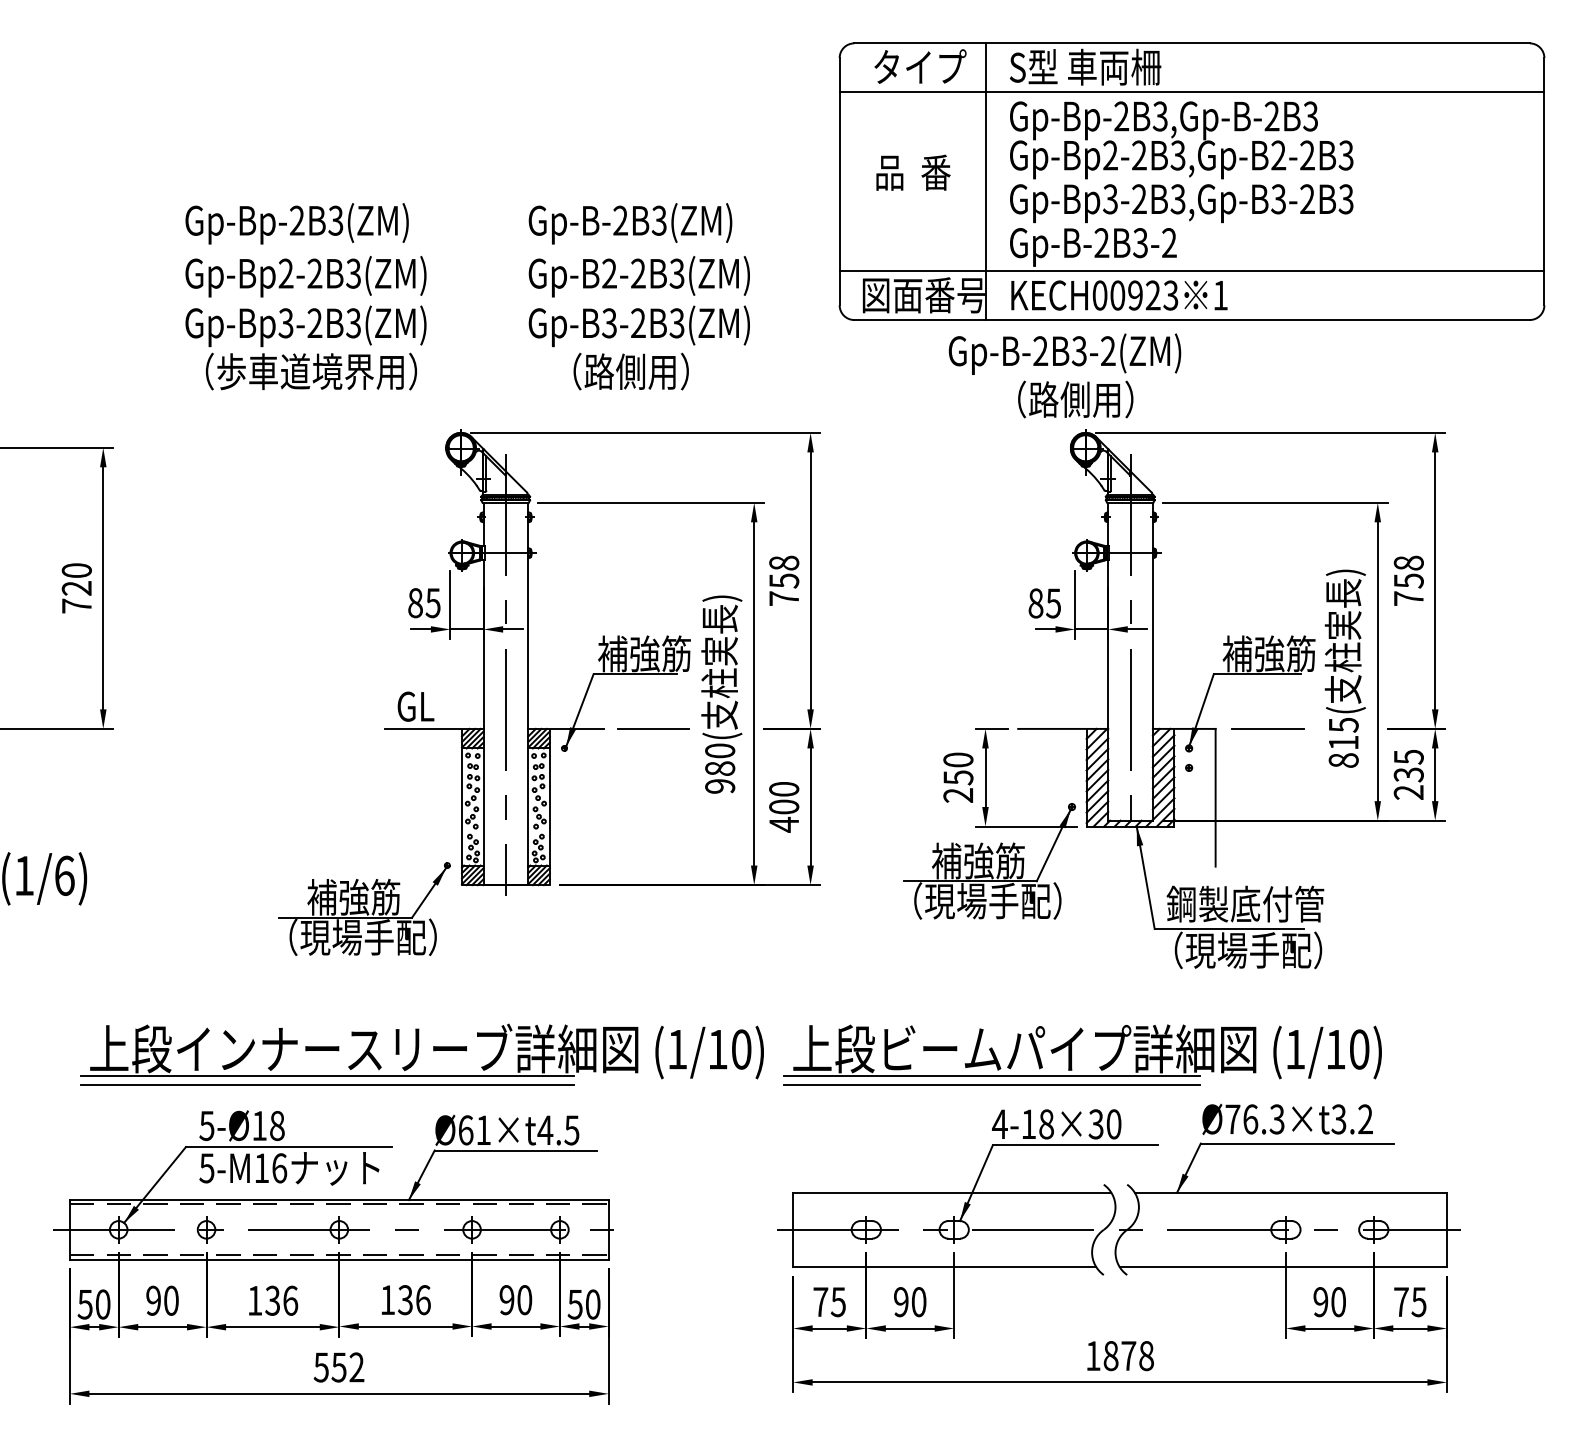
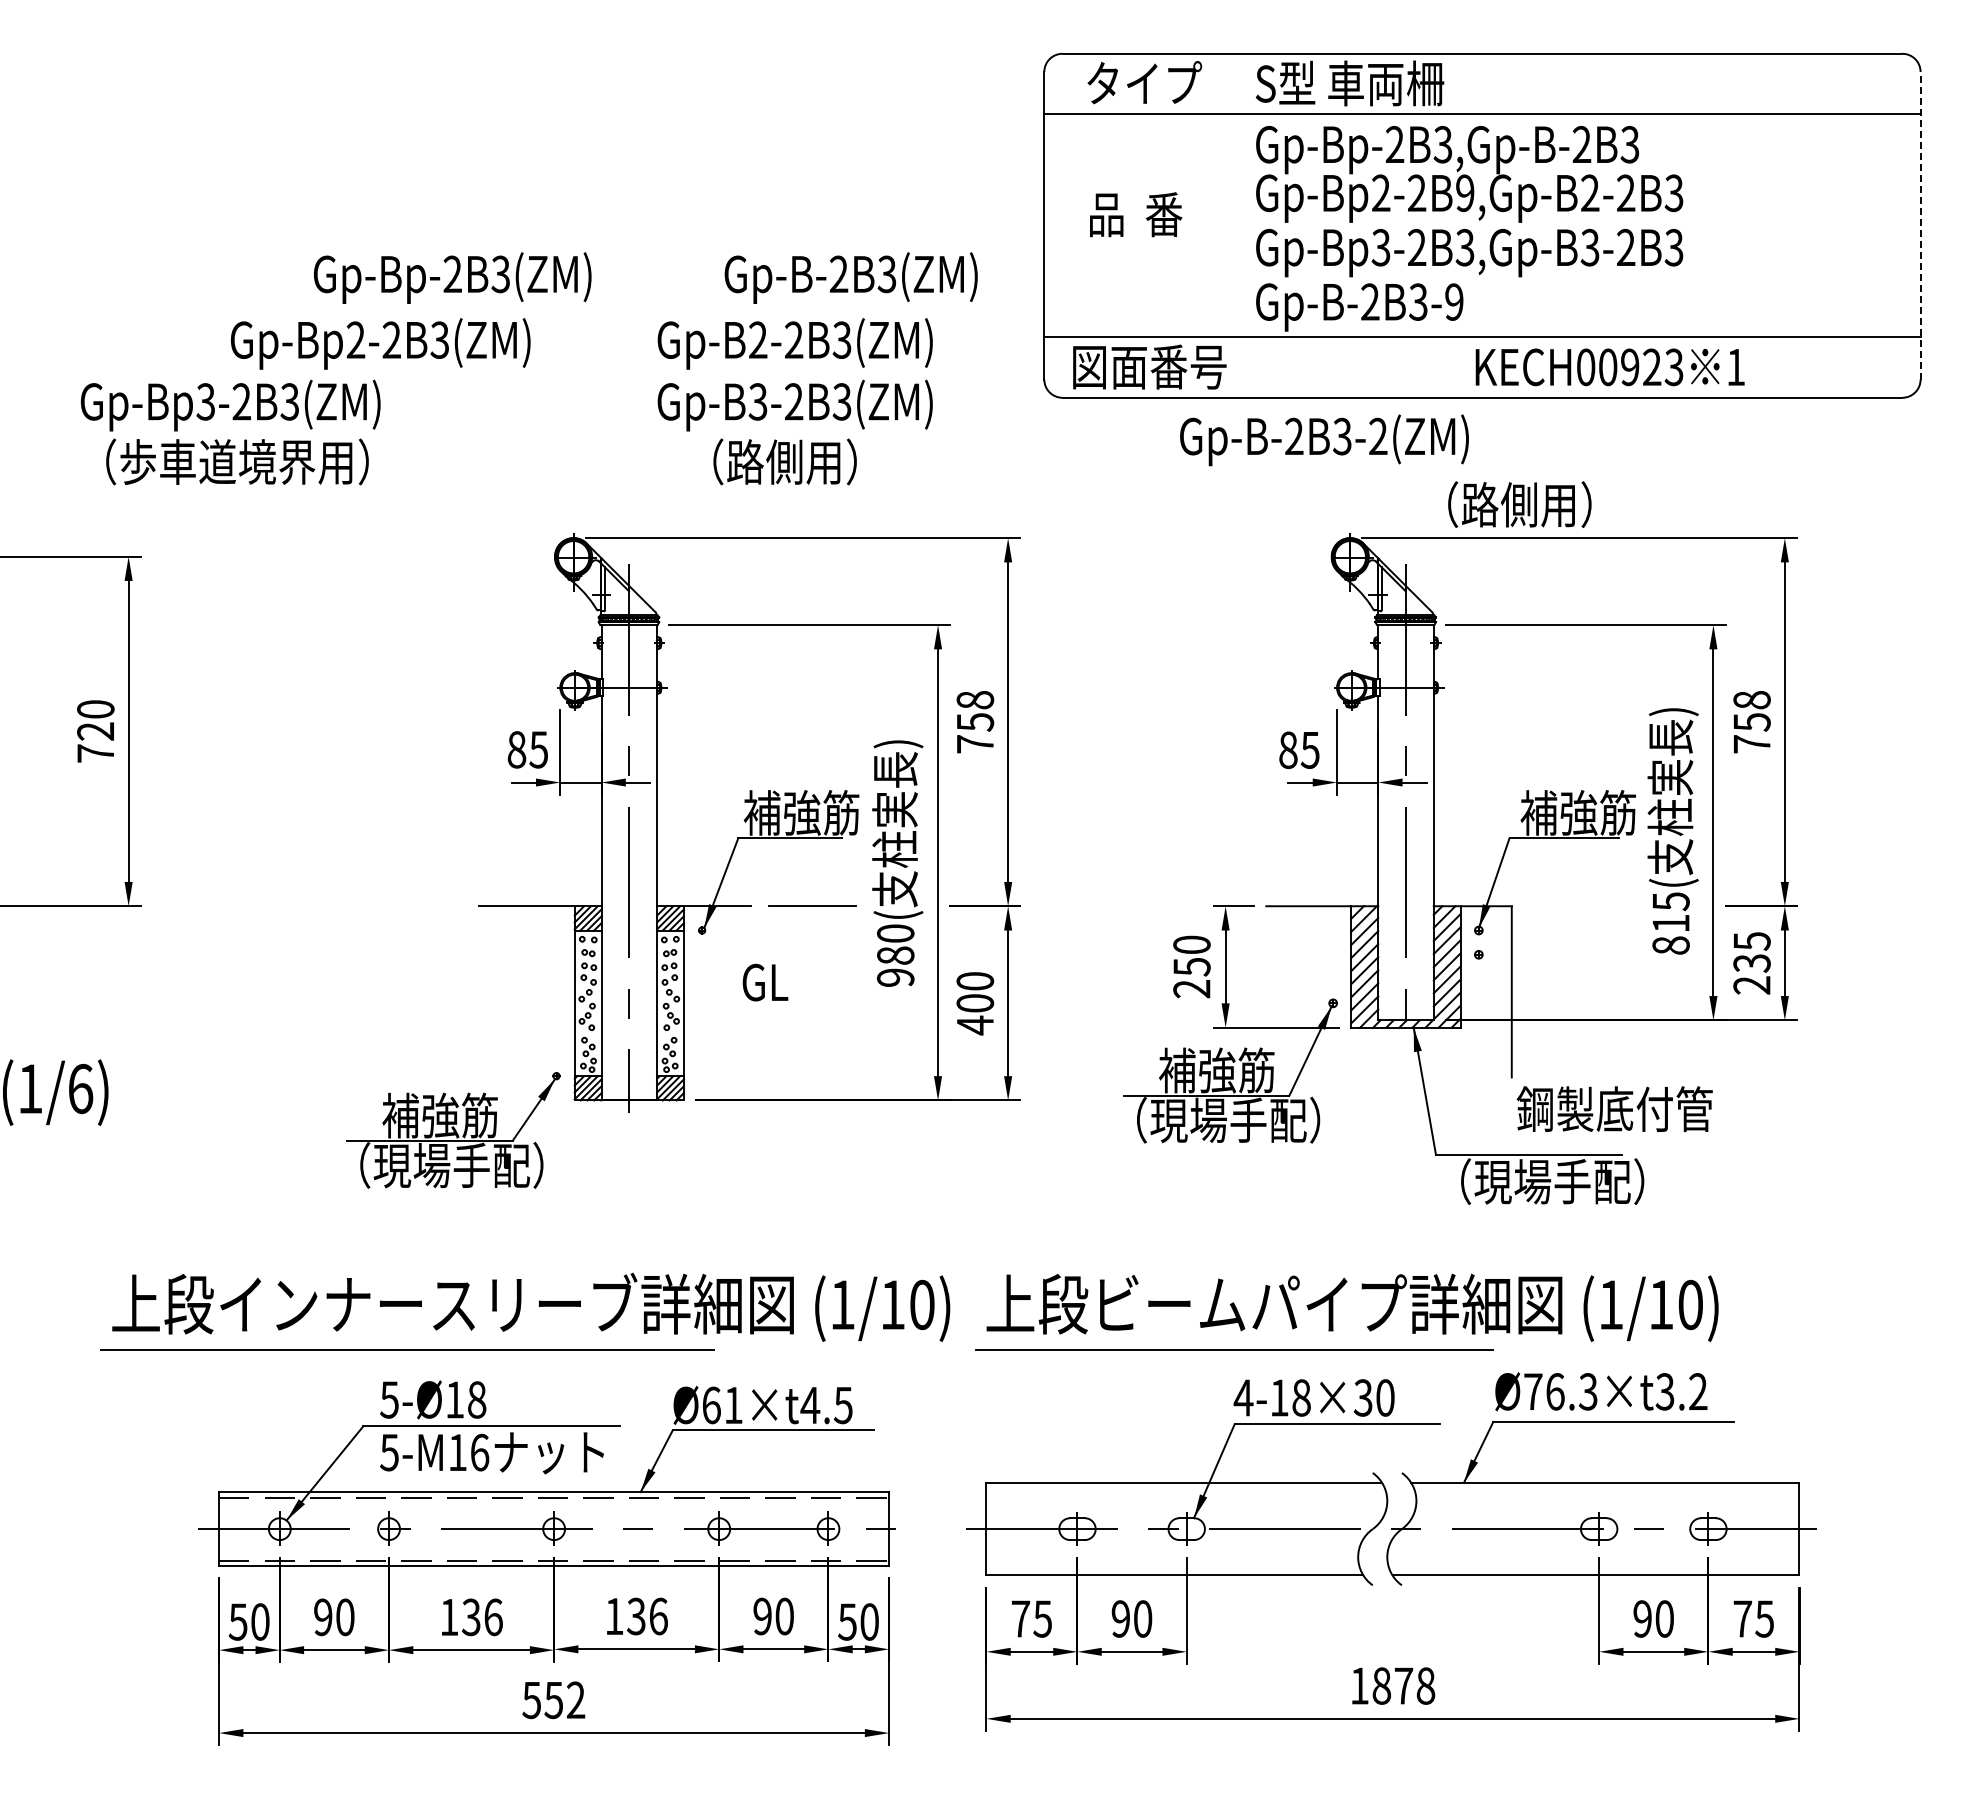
text: (1177, 155) -> (1464, 193), Gp-Bp2-2B3,Gp-B2-2B3 -> Gp-Bp2-2B9,Gp-B2-2B3
line: (986, 181) -> (1226, 225), removed
line: (1544, 181) -> (1920, 225), solid -> dashed
text: (296, 223) -> (452, 277), moved
text: (629, 223) -> (850, 277), moved
text: (1169, 243) -> (1454, 302), Gp-B-2B3-2 -> Gp-B-2B3-9
text: (1118, 295) -> (1609, 367), moved
text: (305, 347) -> (230, 432), moved
text: (1075, 399) -> (1519, 504), moved
text: (416, 706) -> (765, 982), moved
line: (1267, 729) -> (1576, 906), removed
text: (1245, 903) -> (1614, 1108), moved
line: (327, 1075) -> (407, 1337), removed
line: (991, 1075) -> (1233, 1337), removed
part: (333, 1256) -> (546, 1562), moved

